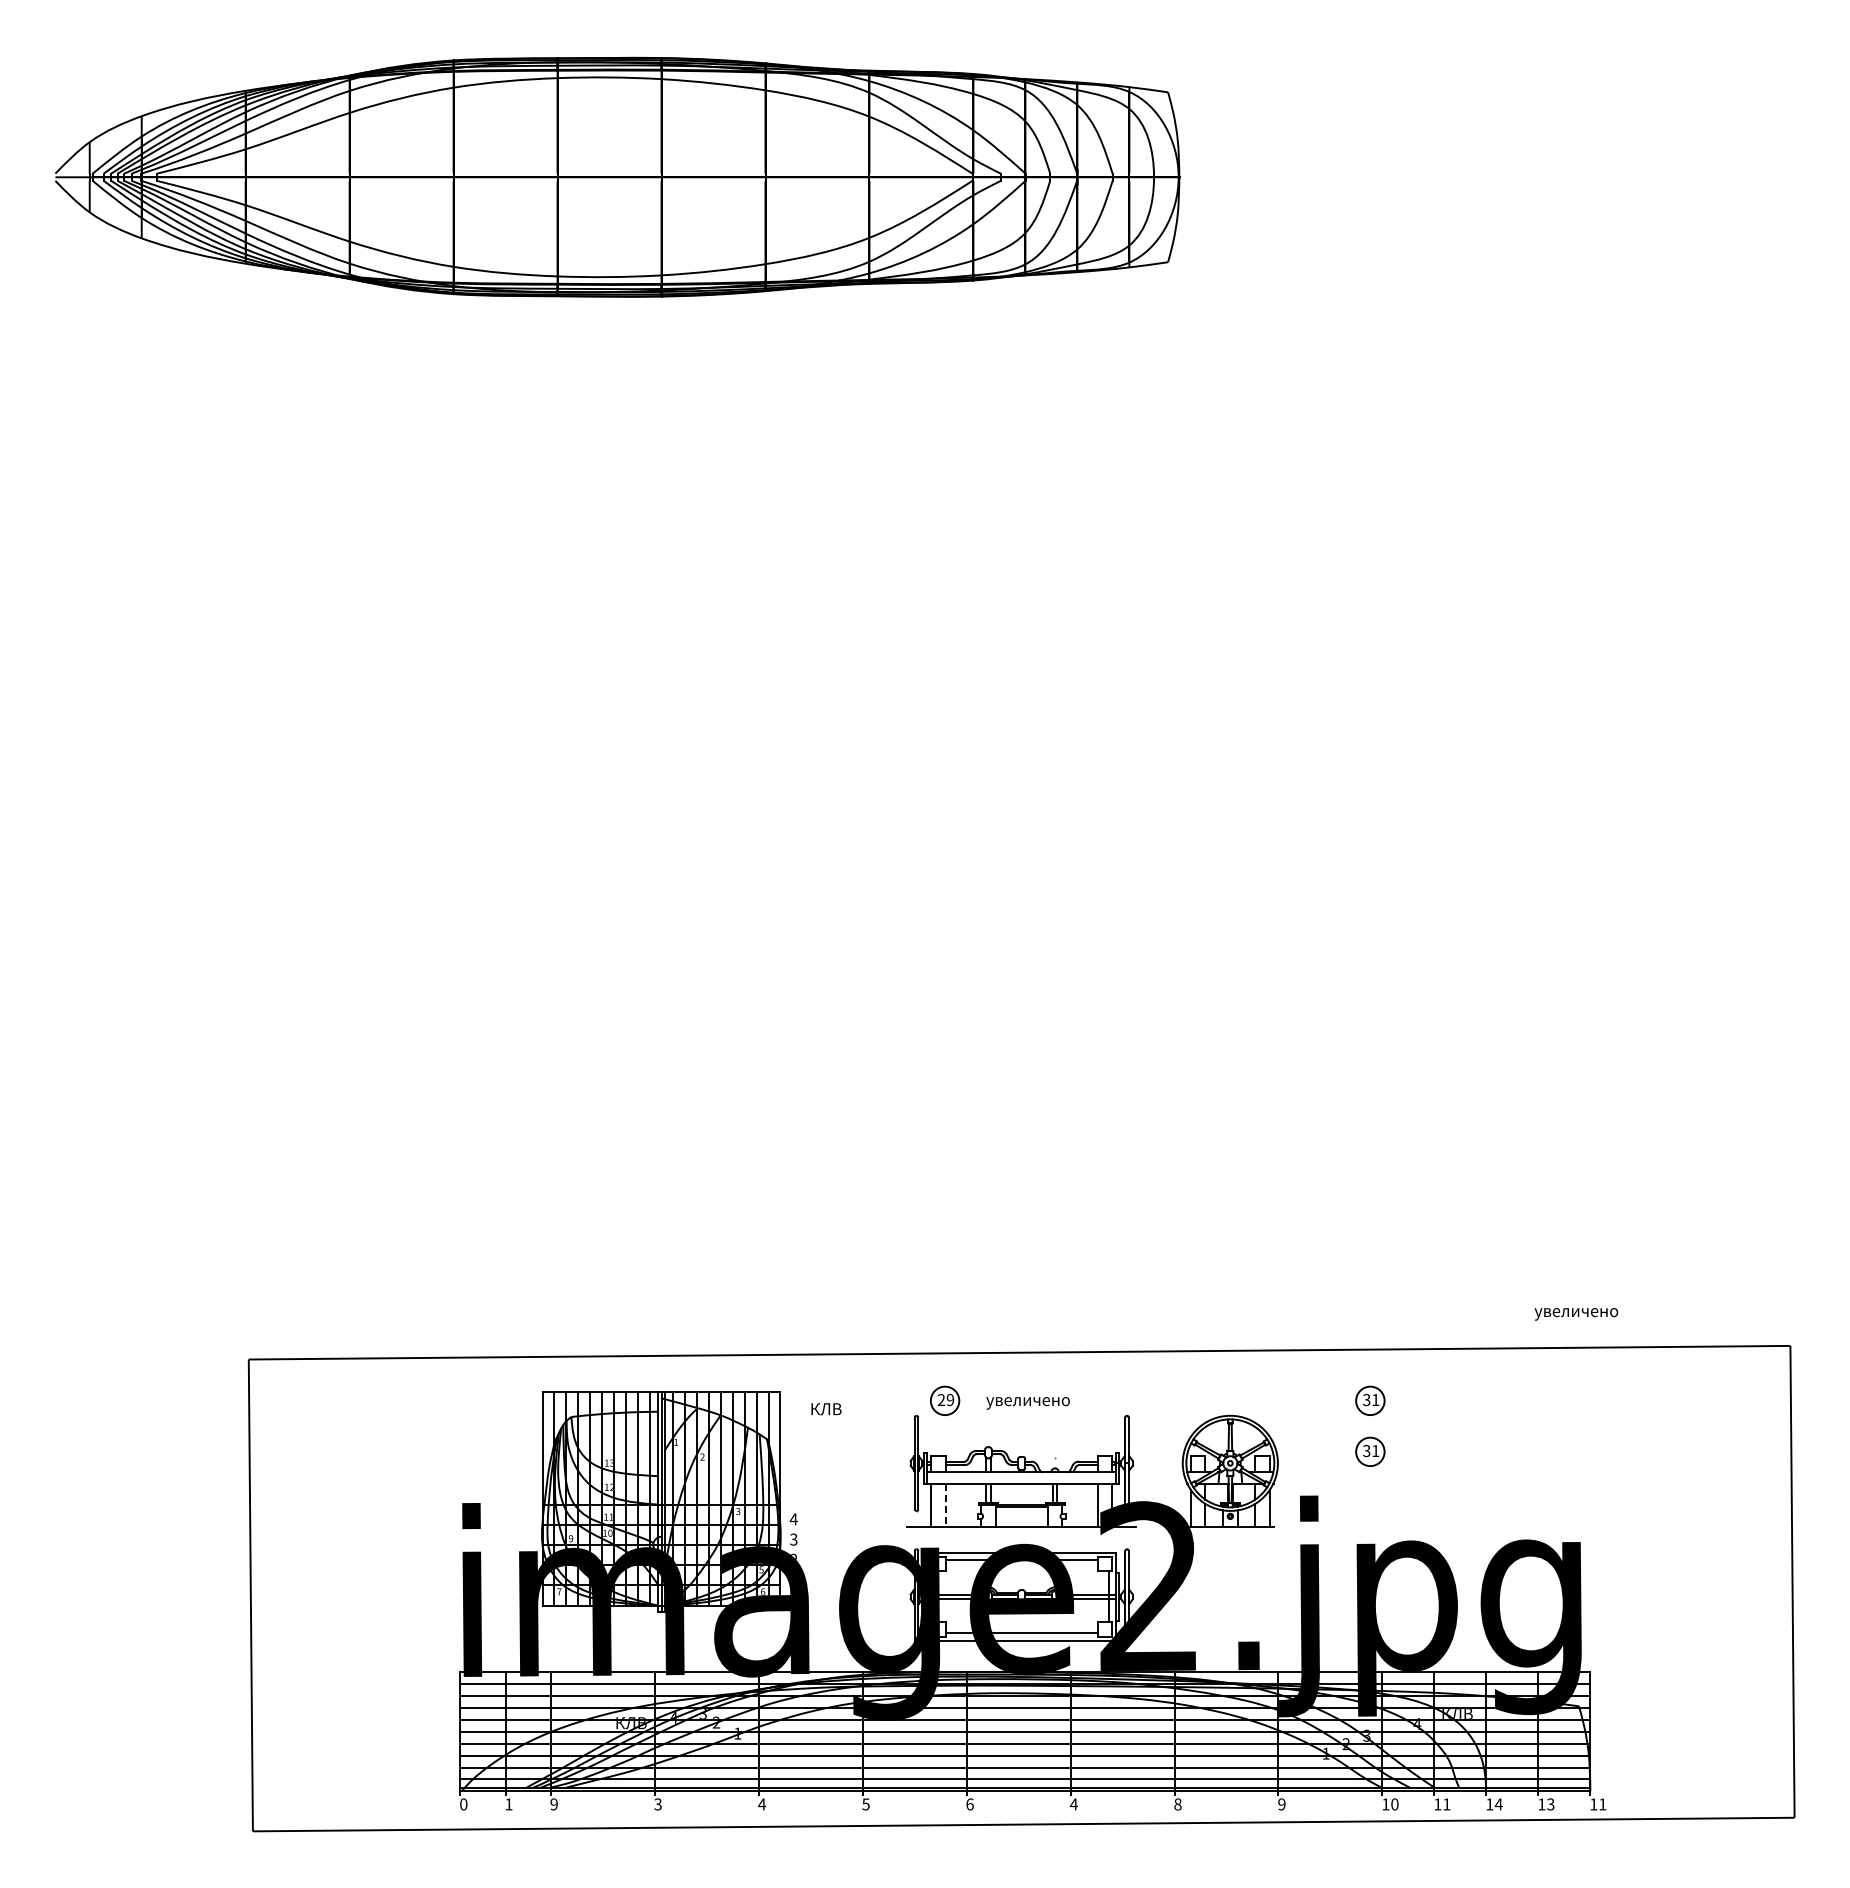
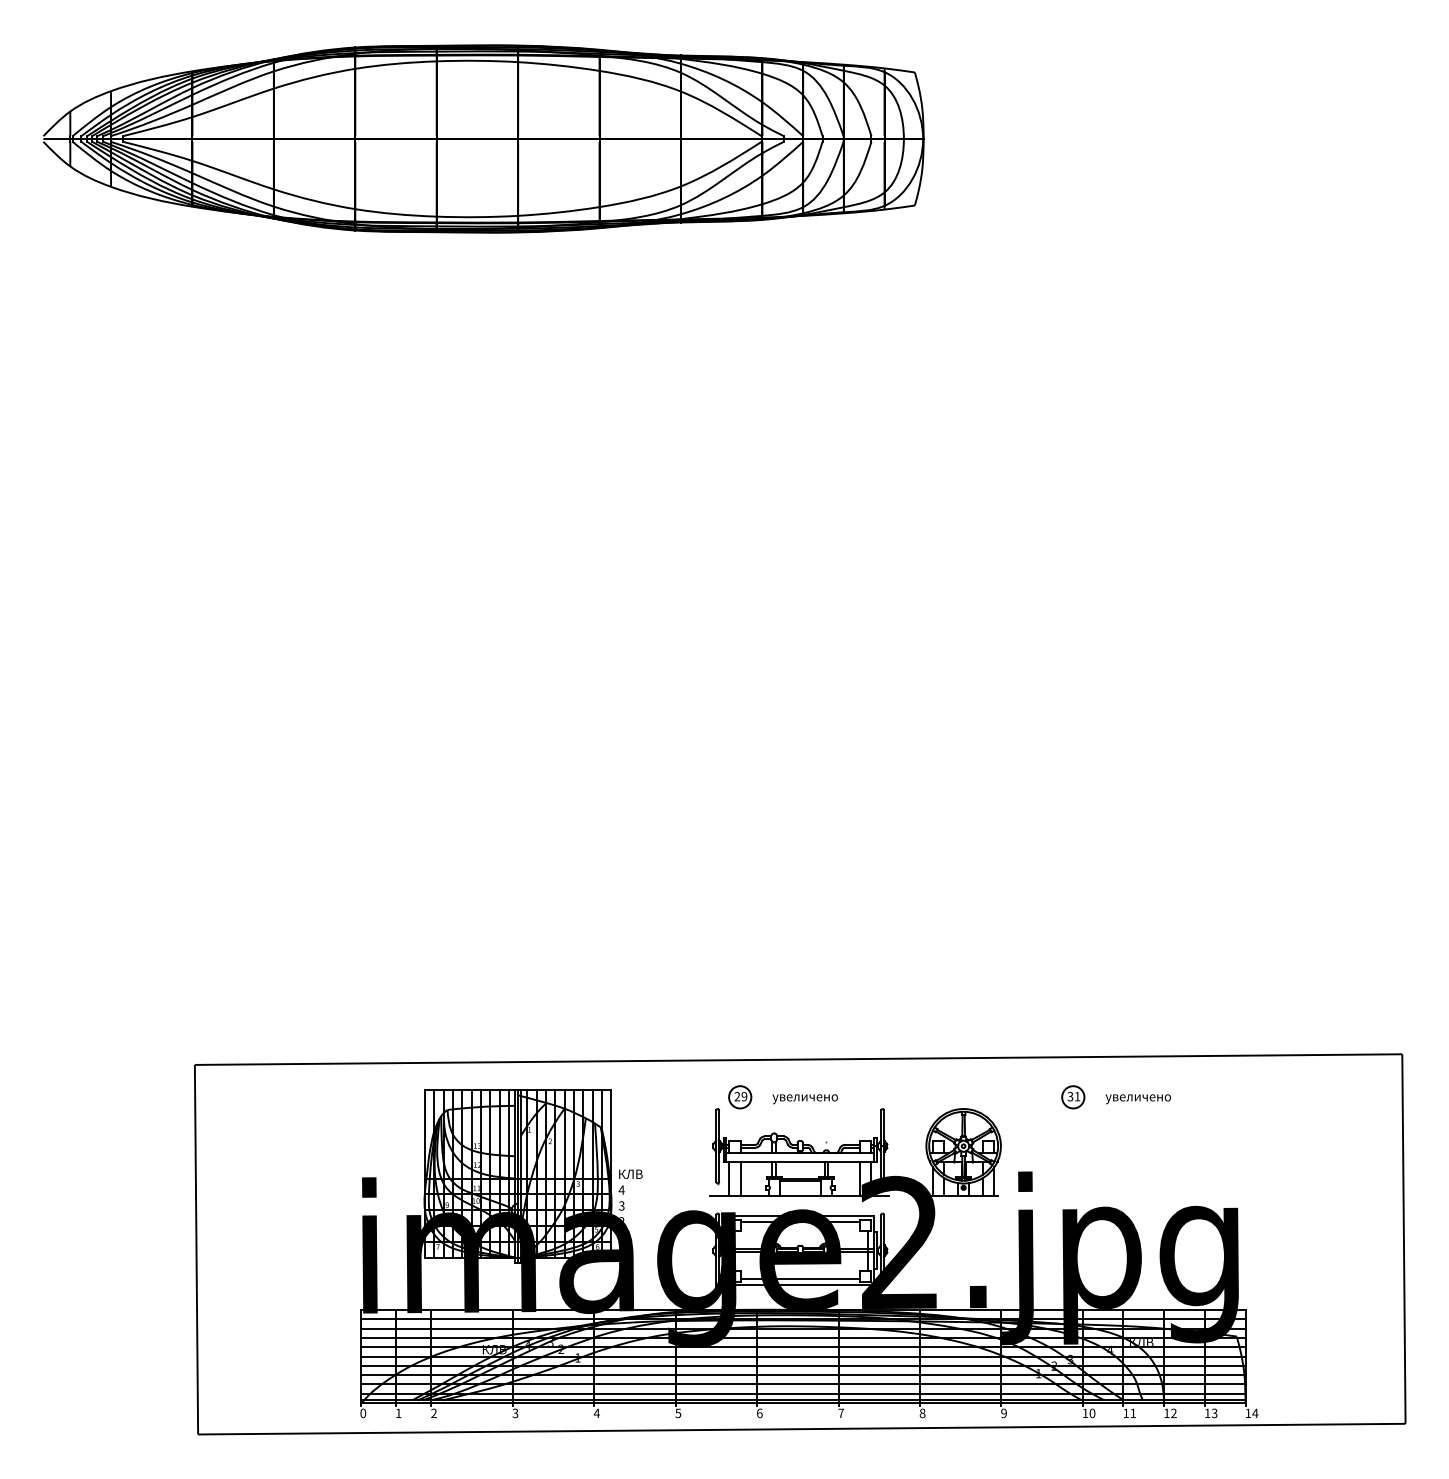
text: (1576, 1314) -> (1138, 1099), moved
text: (826, 1409) -> (630, 1174), moved
part: (1370, 1451) -> (1073, 1136), removed
line: (945, 1505) -> (740, 1179), dashed -> solid
text: (553, 1804) -> (433, 1413), 9 -> 2
text: (1073, 1804) -> (840, 1413), 4 -> 7
text: (1498, 1804) -> (1173, 1413), 14 -> 12
text: (1602, 1804) -> (1255, 1413), 11 -> 14

